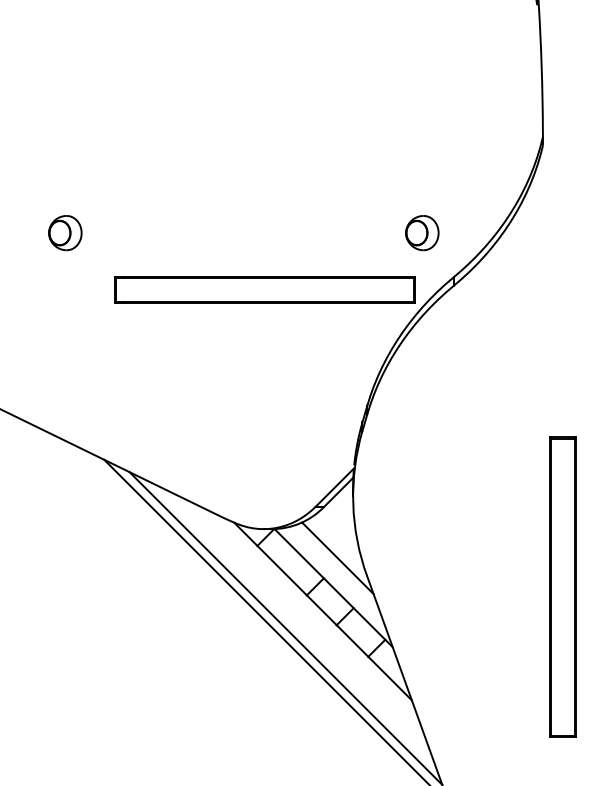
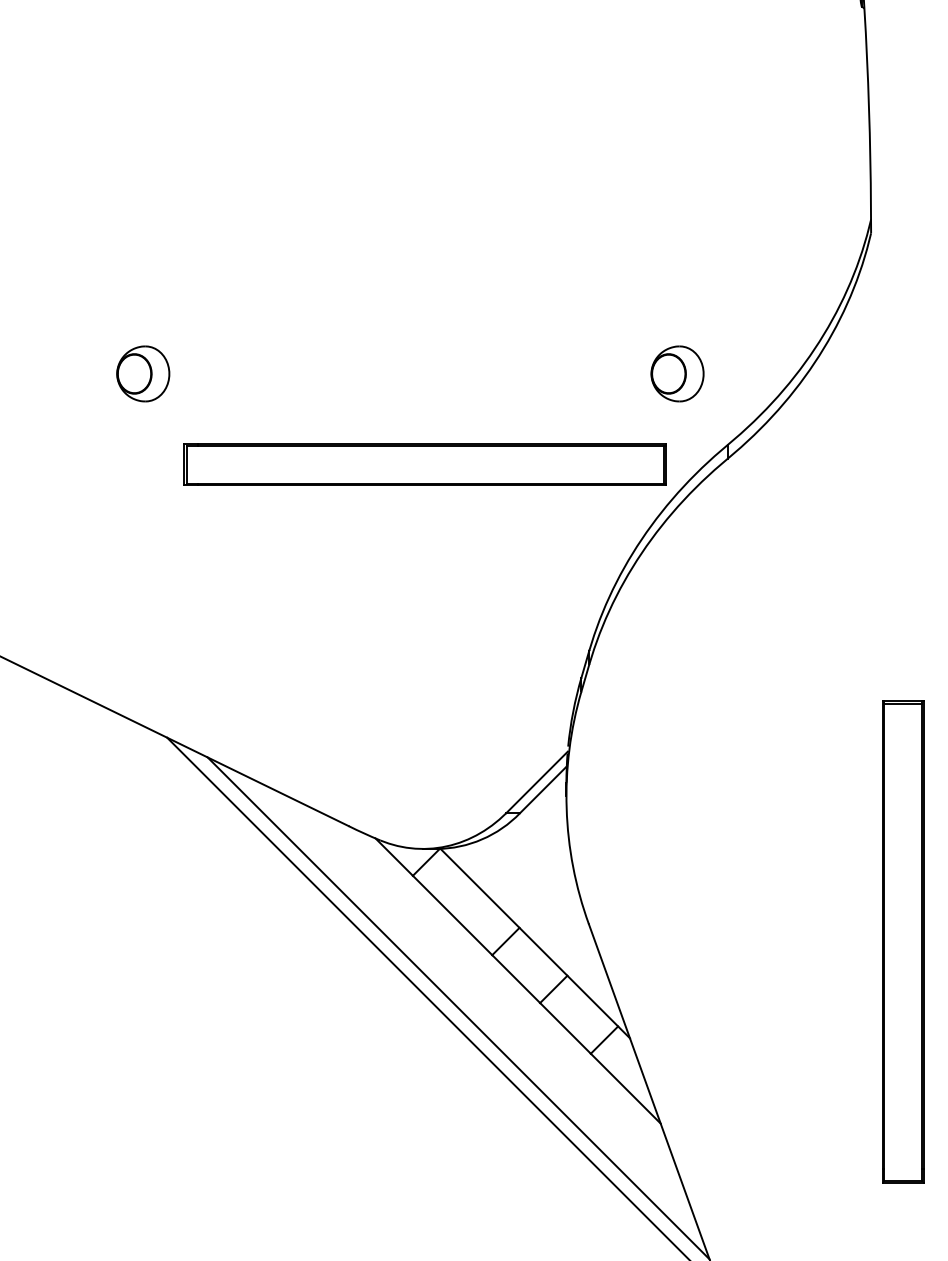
part: (65, 233) -> (143, 374), moved
line: (337, 558) -> (541, 896), removed

